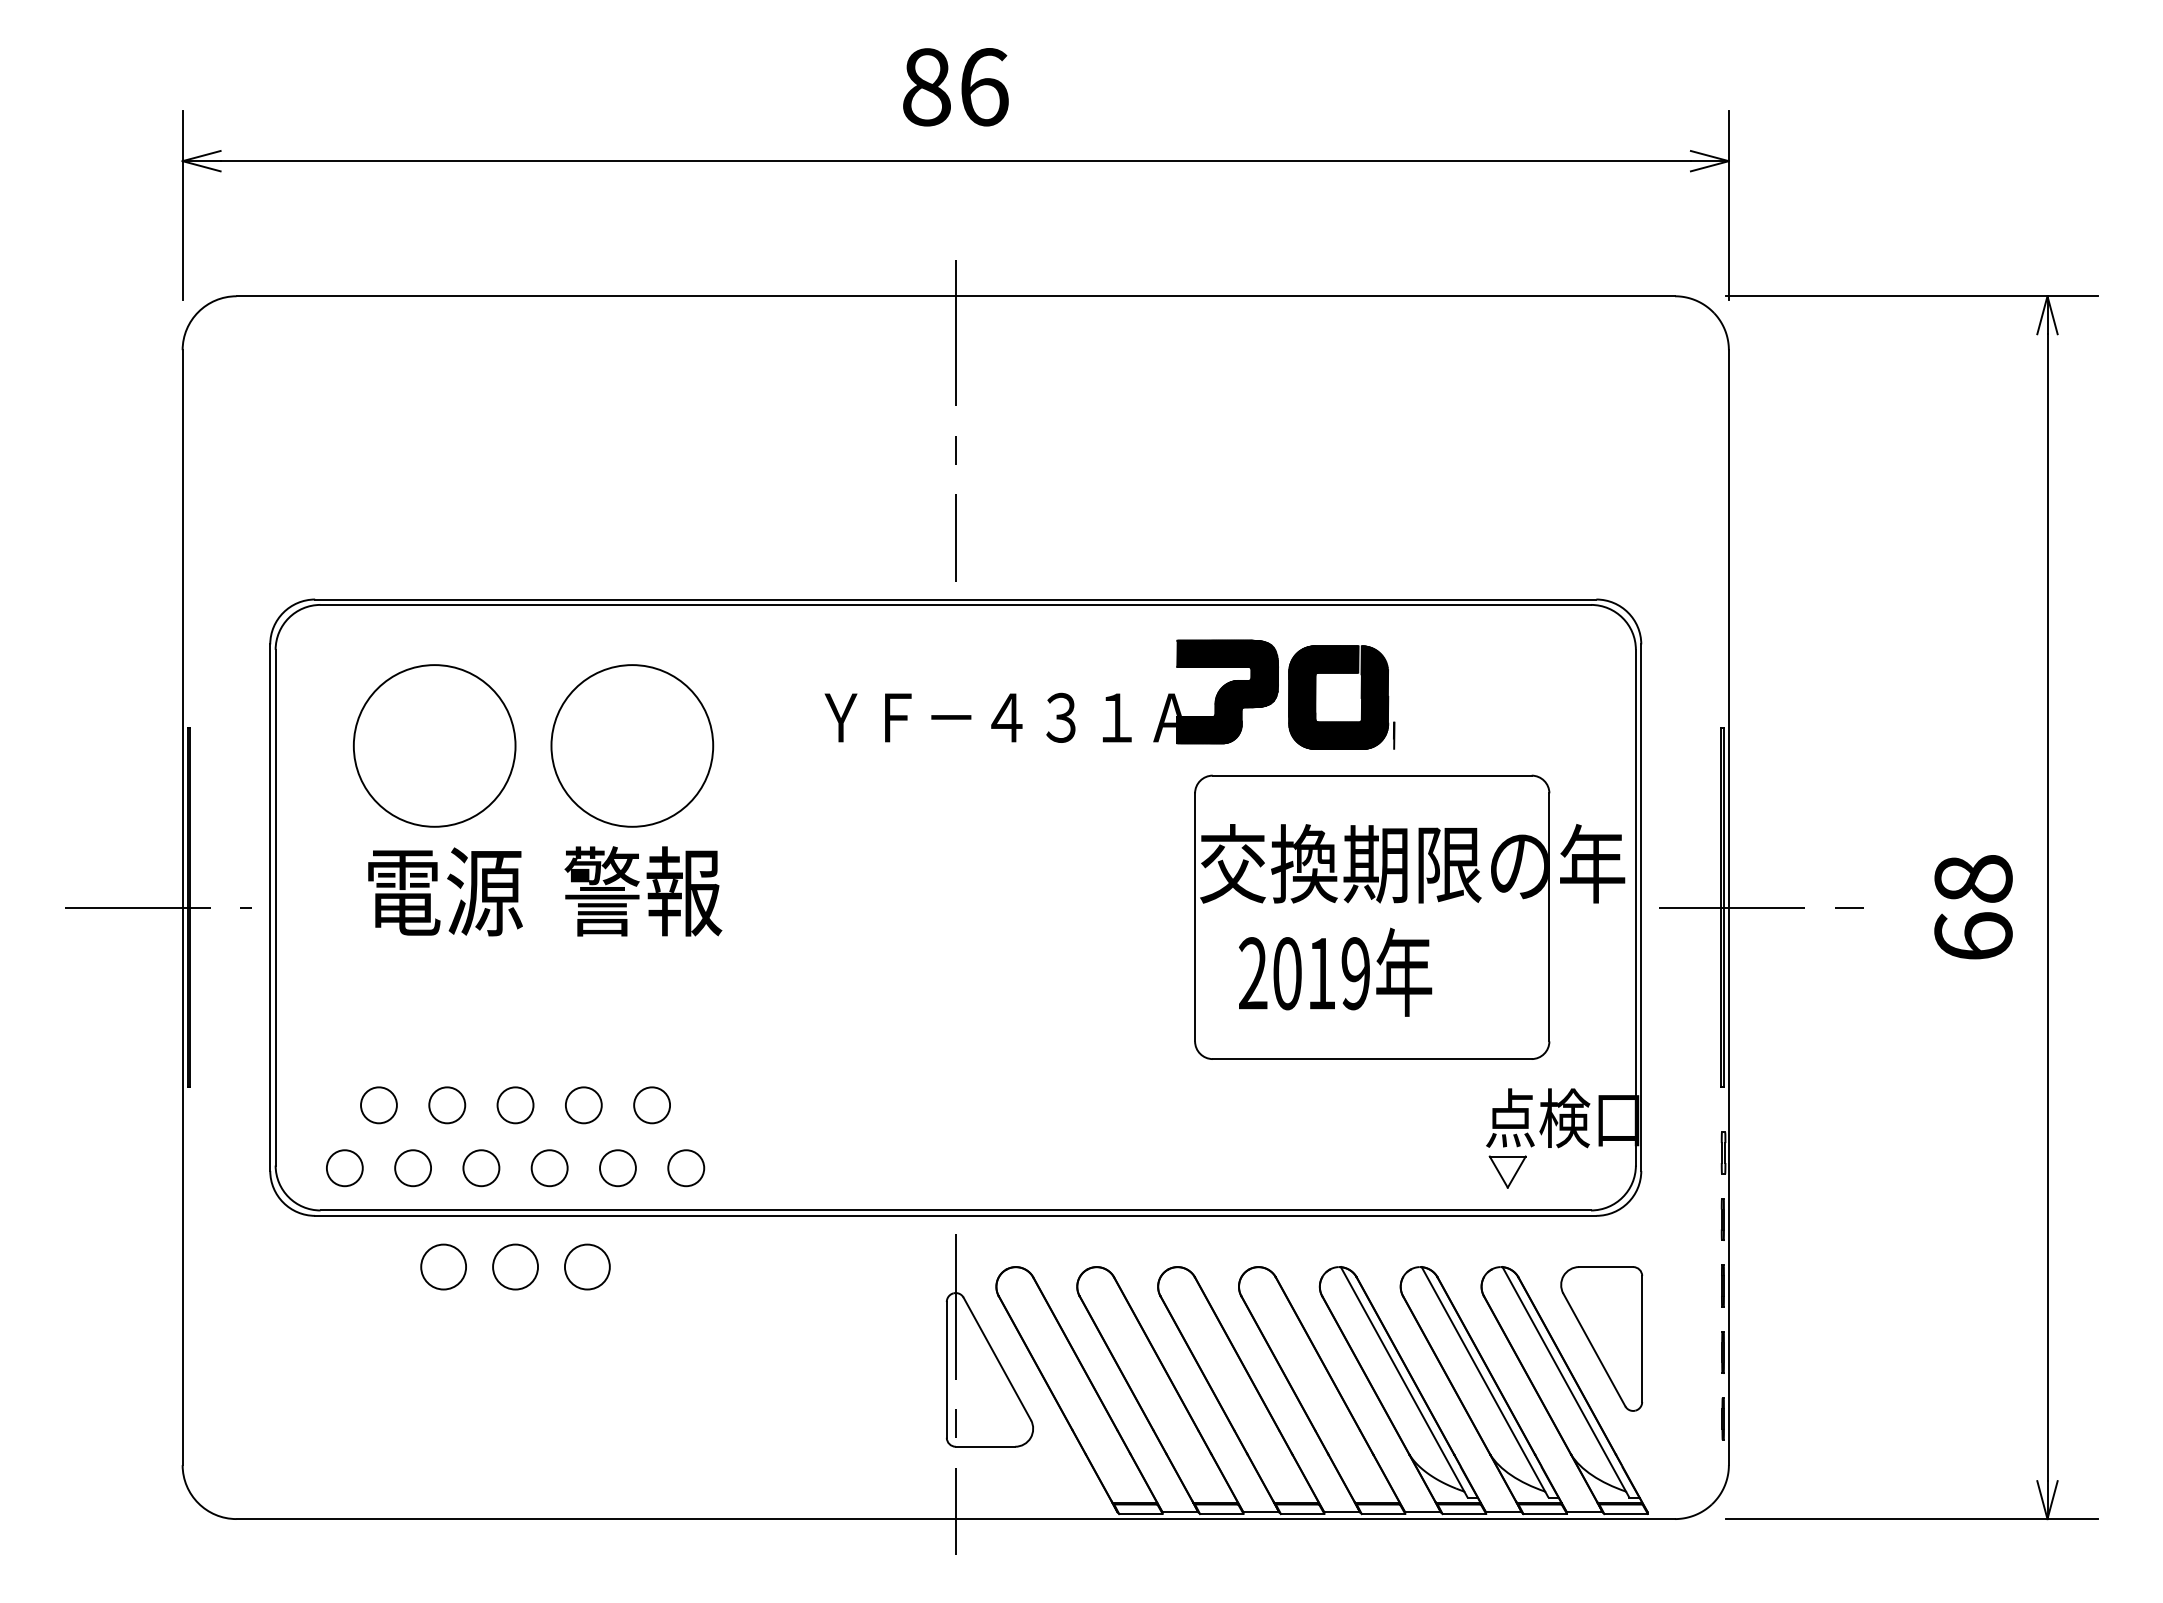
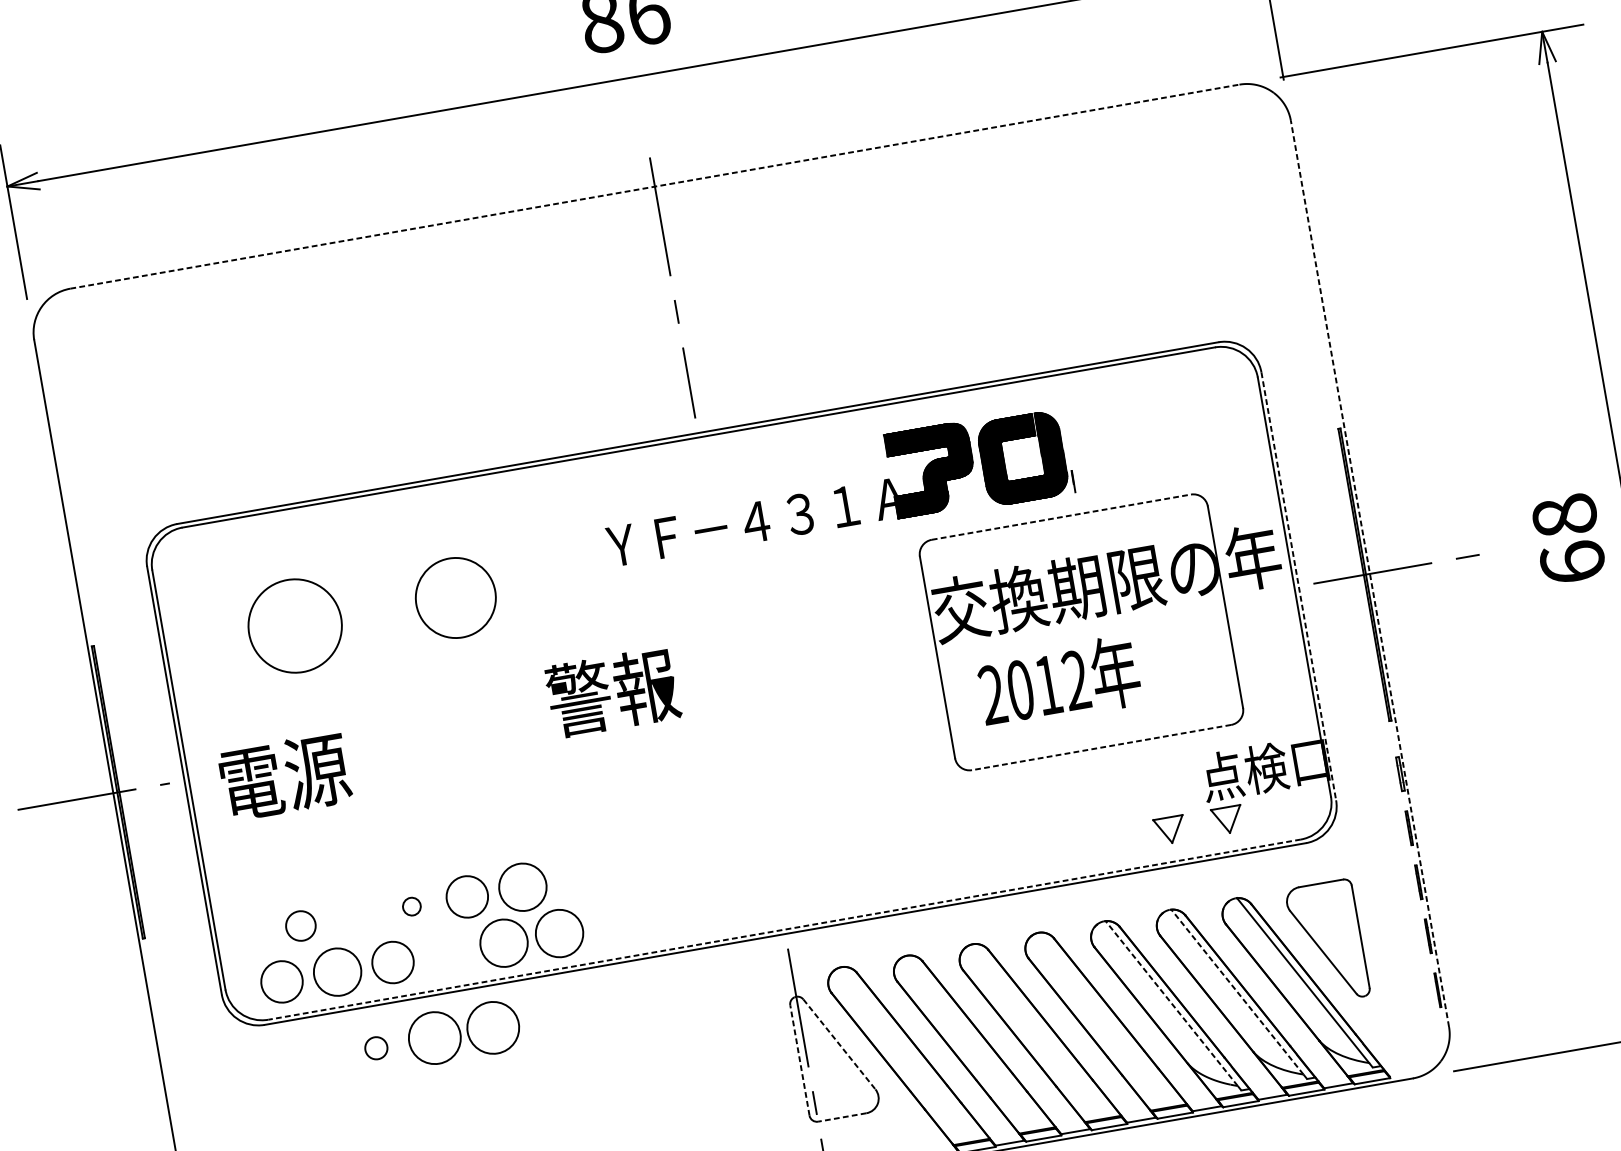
line: (956, 296) -> (655, 186), solid -> dashed
circle: (434, 745) -> (295, 625), size x0.7
circle: (632, 745) -> (455, 597), size x0.6
line: (1372, 775) -> (1061, 517), solid -> dashed
text: (445, 891) -> (285, 776), moved
text: (643, 891) -> (613, 692), moved
line: (1728, 907) -> (1369, 573), solid -> dashed
line: (1641, 908) -> (1299, 586), solid -> dashed
text: (1355, 973) -> (1075, 680), 2019 -> 2012
line: (1371, 1059) -> (1101, 747), solid -> dashed
circle: (447, 1105) -> (356, 916), removed
circle: (515, 1105) -> (411, 906), size x0.6
circle: (583, 1105) -> (467, 897), size x1.4
circle: (652, 1105) -> (523, 887), size x1.6
circle: (344, 1168) -> (281, 982), size x1.4
circle: (412, 1168) -> (337, 972), size x1.6
circle: (481, 1168) -> (393, 962), size x1.4
circle: (549, 1168) -> (448, 953), removed
circle: (617, 1168) -> (503, 943), size x1.6
circle: (686, 1168) -> (559, 933), size x1.6
part: (1436, 1171) -> (1169, 829), added
line: (955, 1210) -> (784, 929), solid -> dashed
circle: (443, 1266) -> (376, 1047), size x0.6
circle: (515, 1266) -> (434, 1037), size x1.4
circle: (586, 1266) -> (492, 1027), size x1.4
line: (997, 1358) -> (839, 1044), solid -> dashed
line: (946, 1369) -> (799, 1060), solid -> dashed
line: (1402, 1378) -> (1171, 1002), solid -> dashed
line: (1483, 1378) -> (1237, 991), solid -> dashed
line: (985, 1446) -> (842, 1117), solid -> dashed

